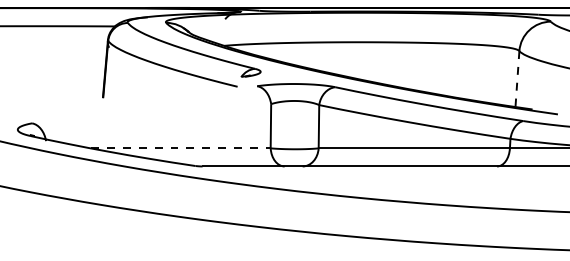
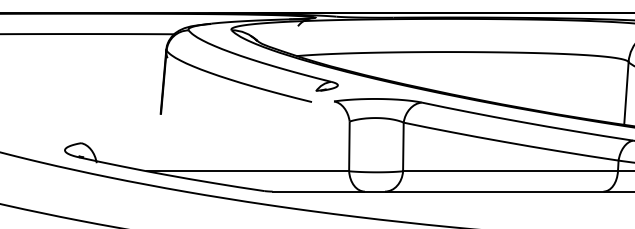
line: (517, 79) -> (626, 93), dashed -> solid
line: (180, 148) -> (247, 171), dashed -> solid

